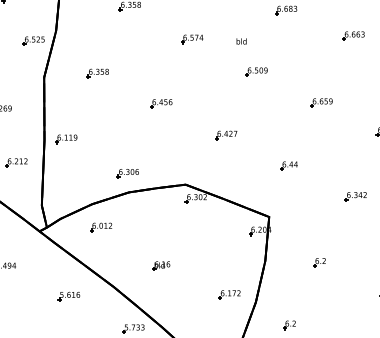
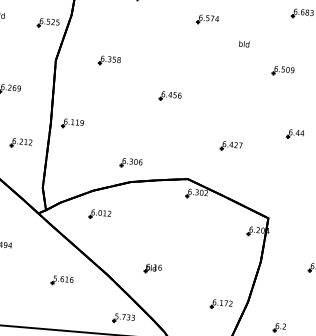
part: (192, 39) -> (208, 20), moved
text: (241, 41) -> (244, 44), moved
part: (256, 71) -> (283, 70), moved
part: (226, 135) -> (231, 146), moved
part: (288, 165) -> (294, 133), moved
part: (161, 265) -> (153, 268), moved
part: (229, 294) -> (221, 304), moved

